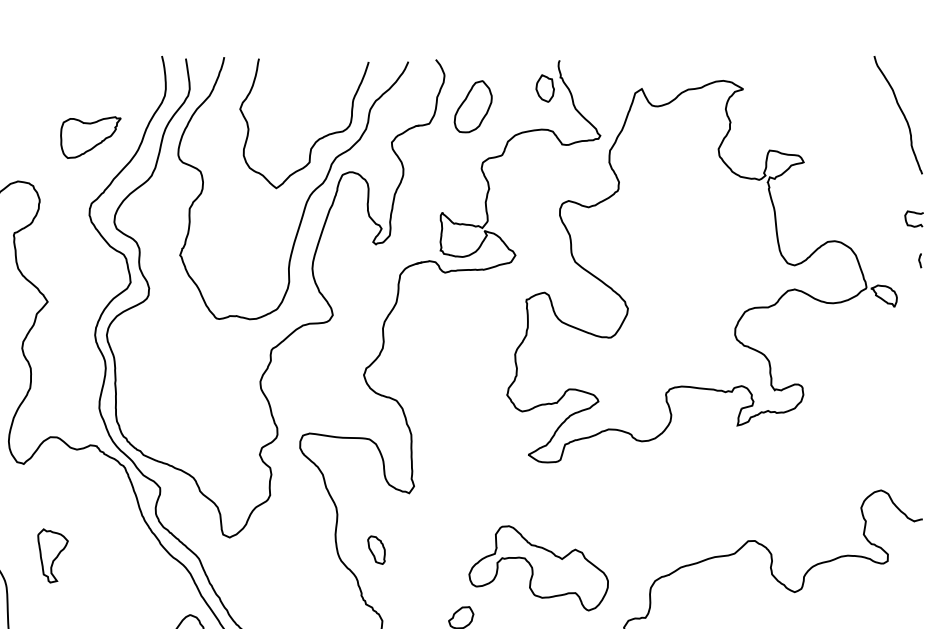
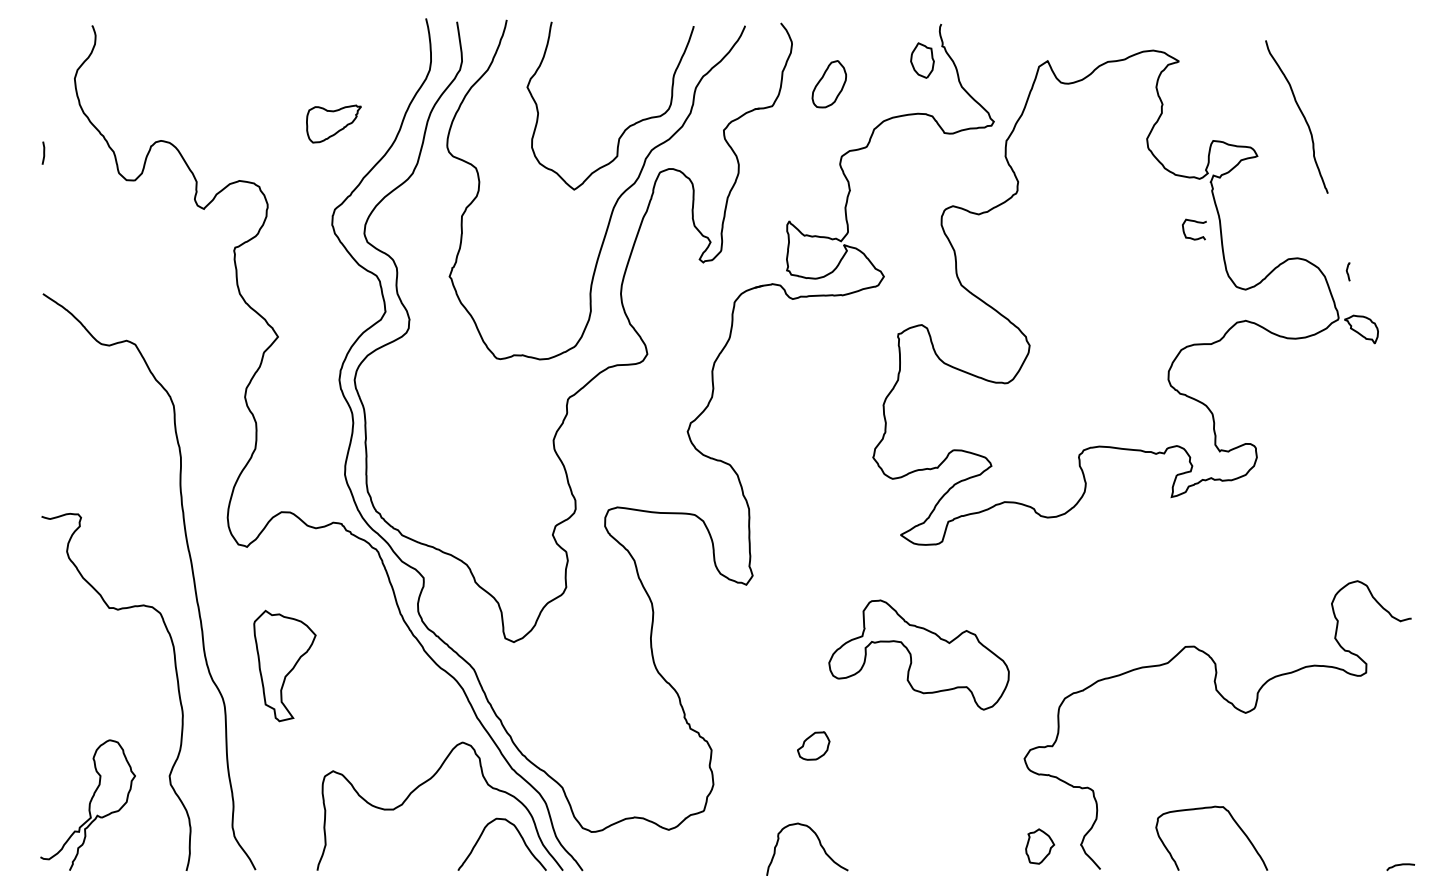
part: (473, 107) -> (829, 84), size x0.7
curve: (901, 113) -> (1301, 114), moved
part: (90, 137) -> (333, 123), size x0.7
curve: (916, 214) -> (1197, 223), moved
curve: (919, 260) -> (1347, 271), moved
part: (376, 550) -> (703, 658), removed
part: (52, 555) -> (284, 665), size x1.6
part: (538, 567) -> (918, 654), moved

